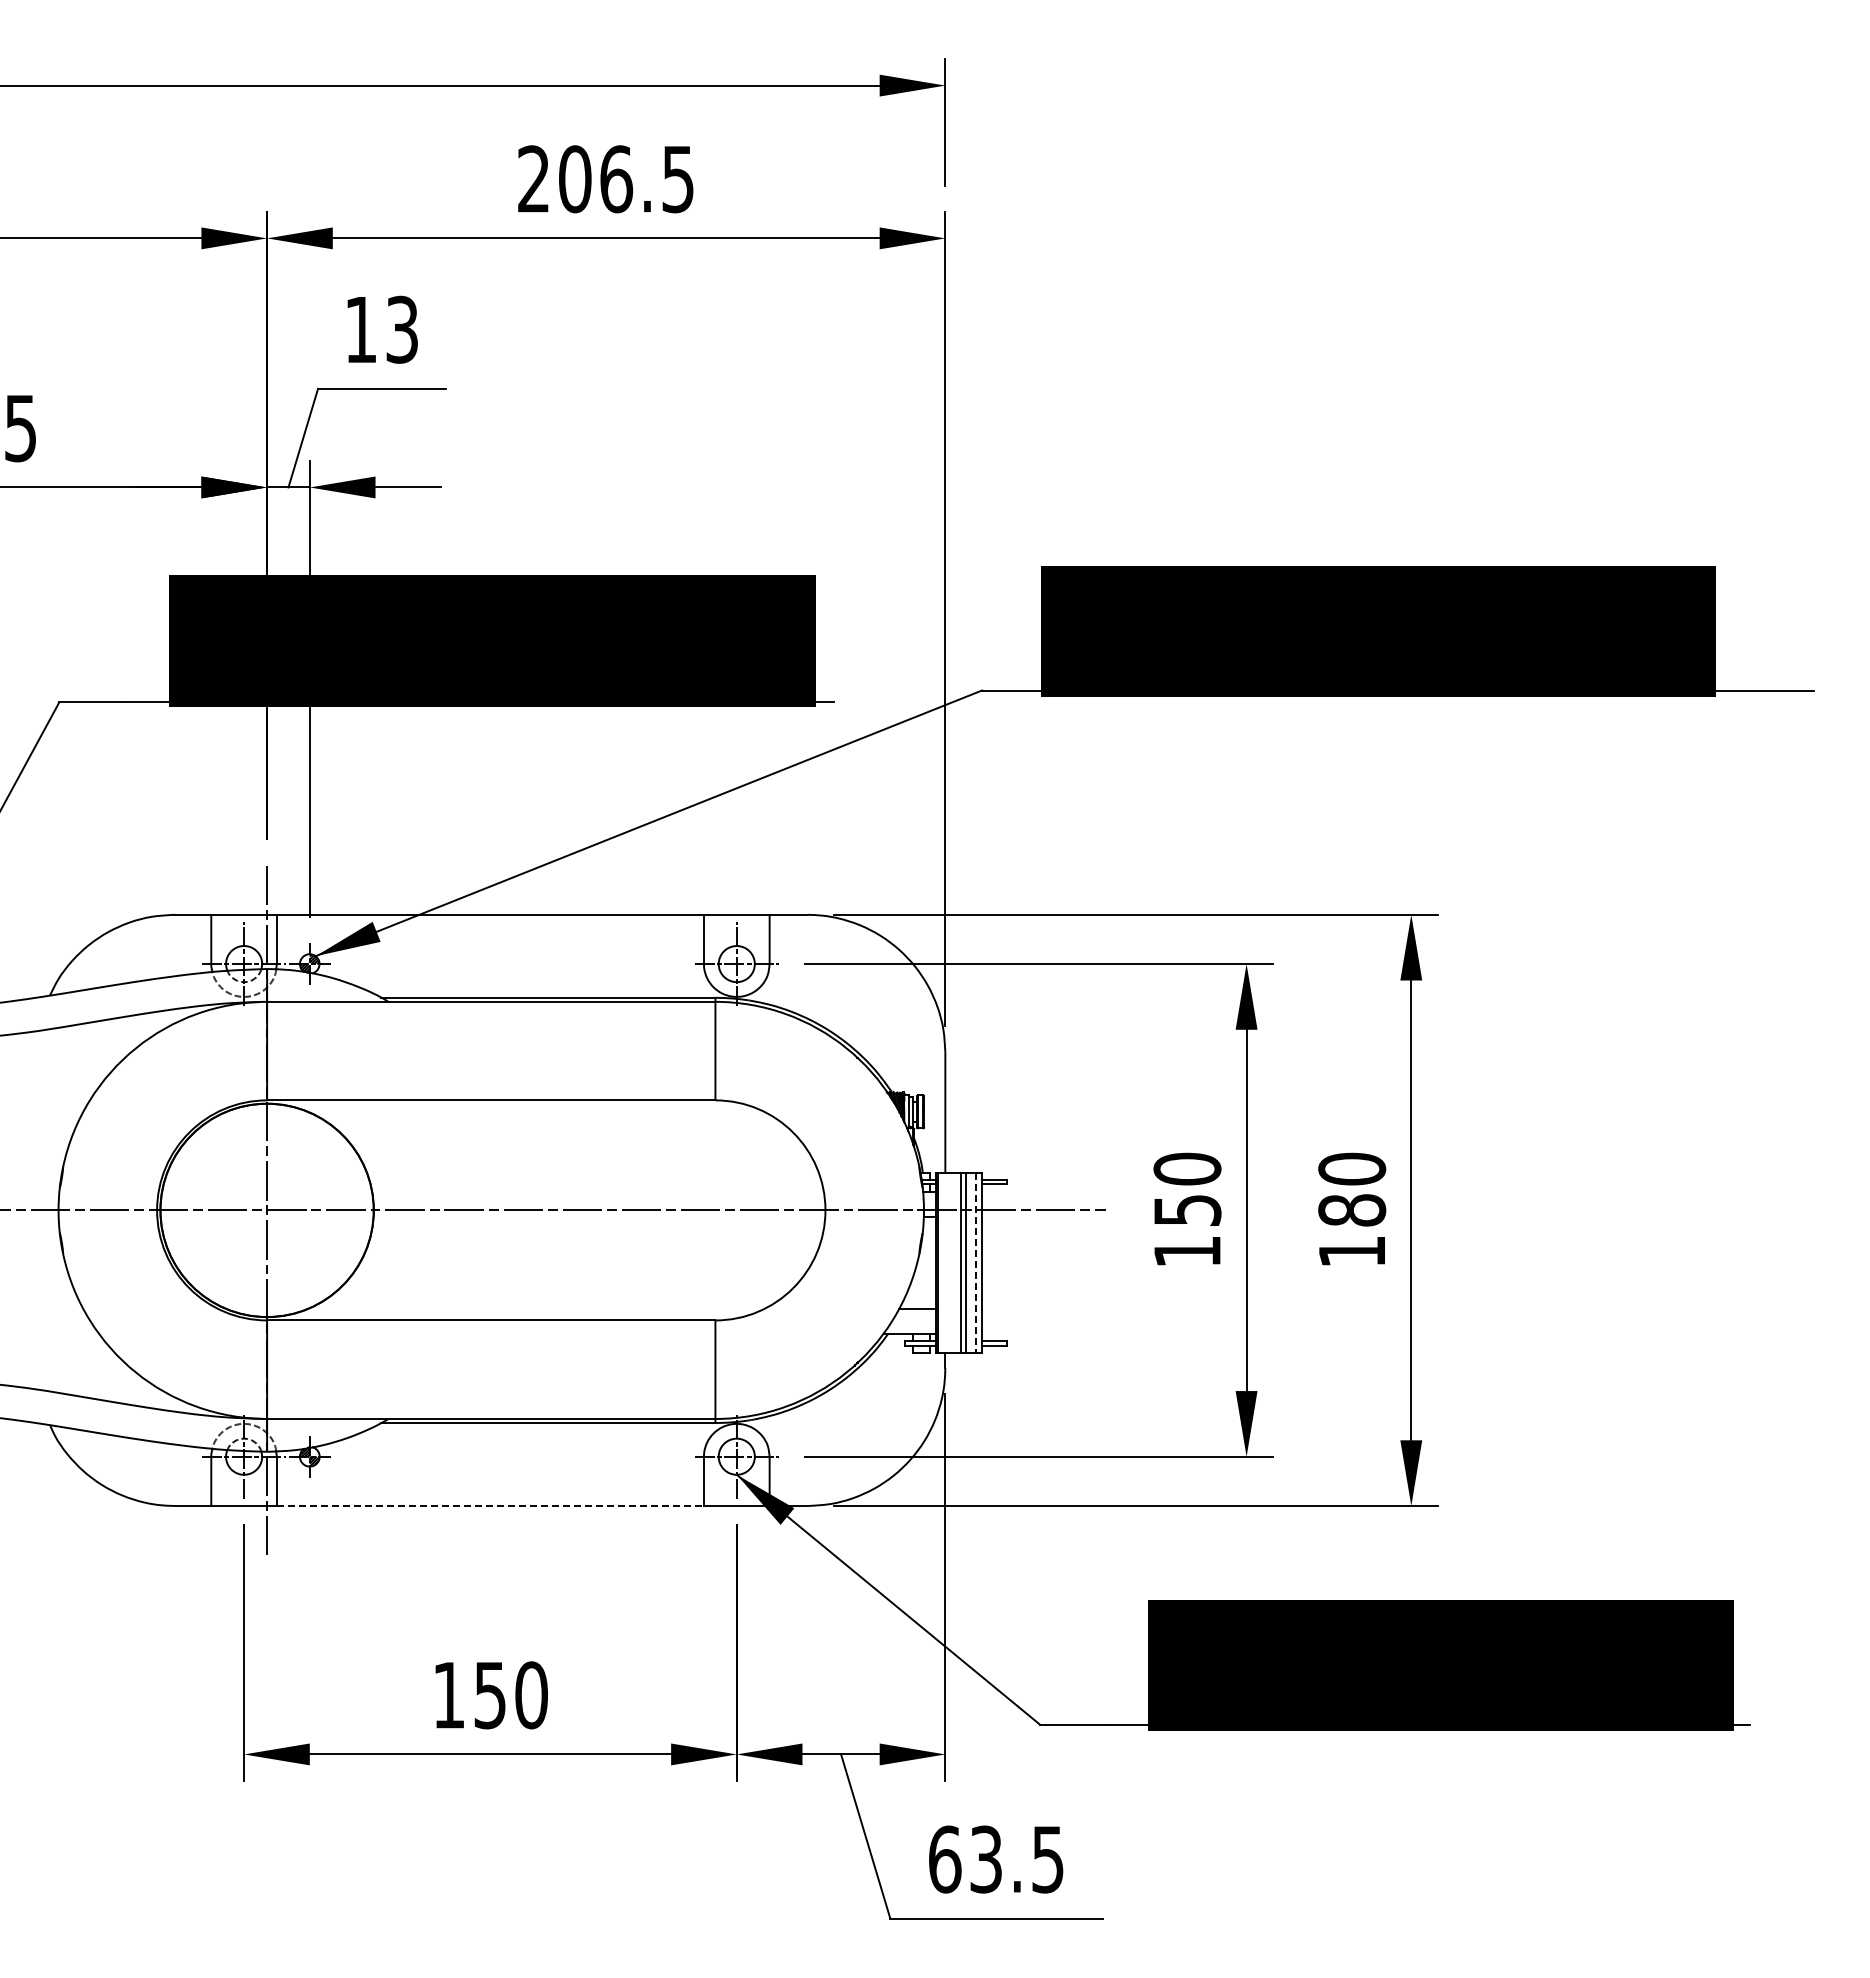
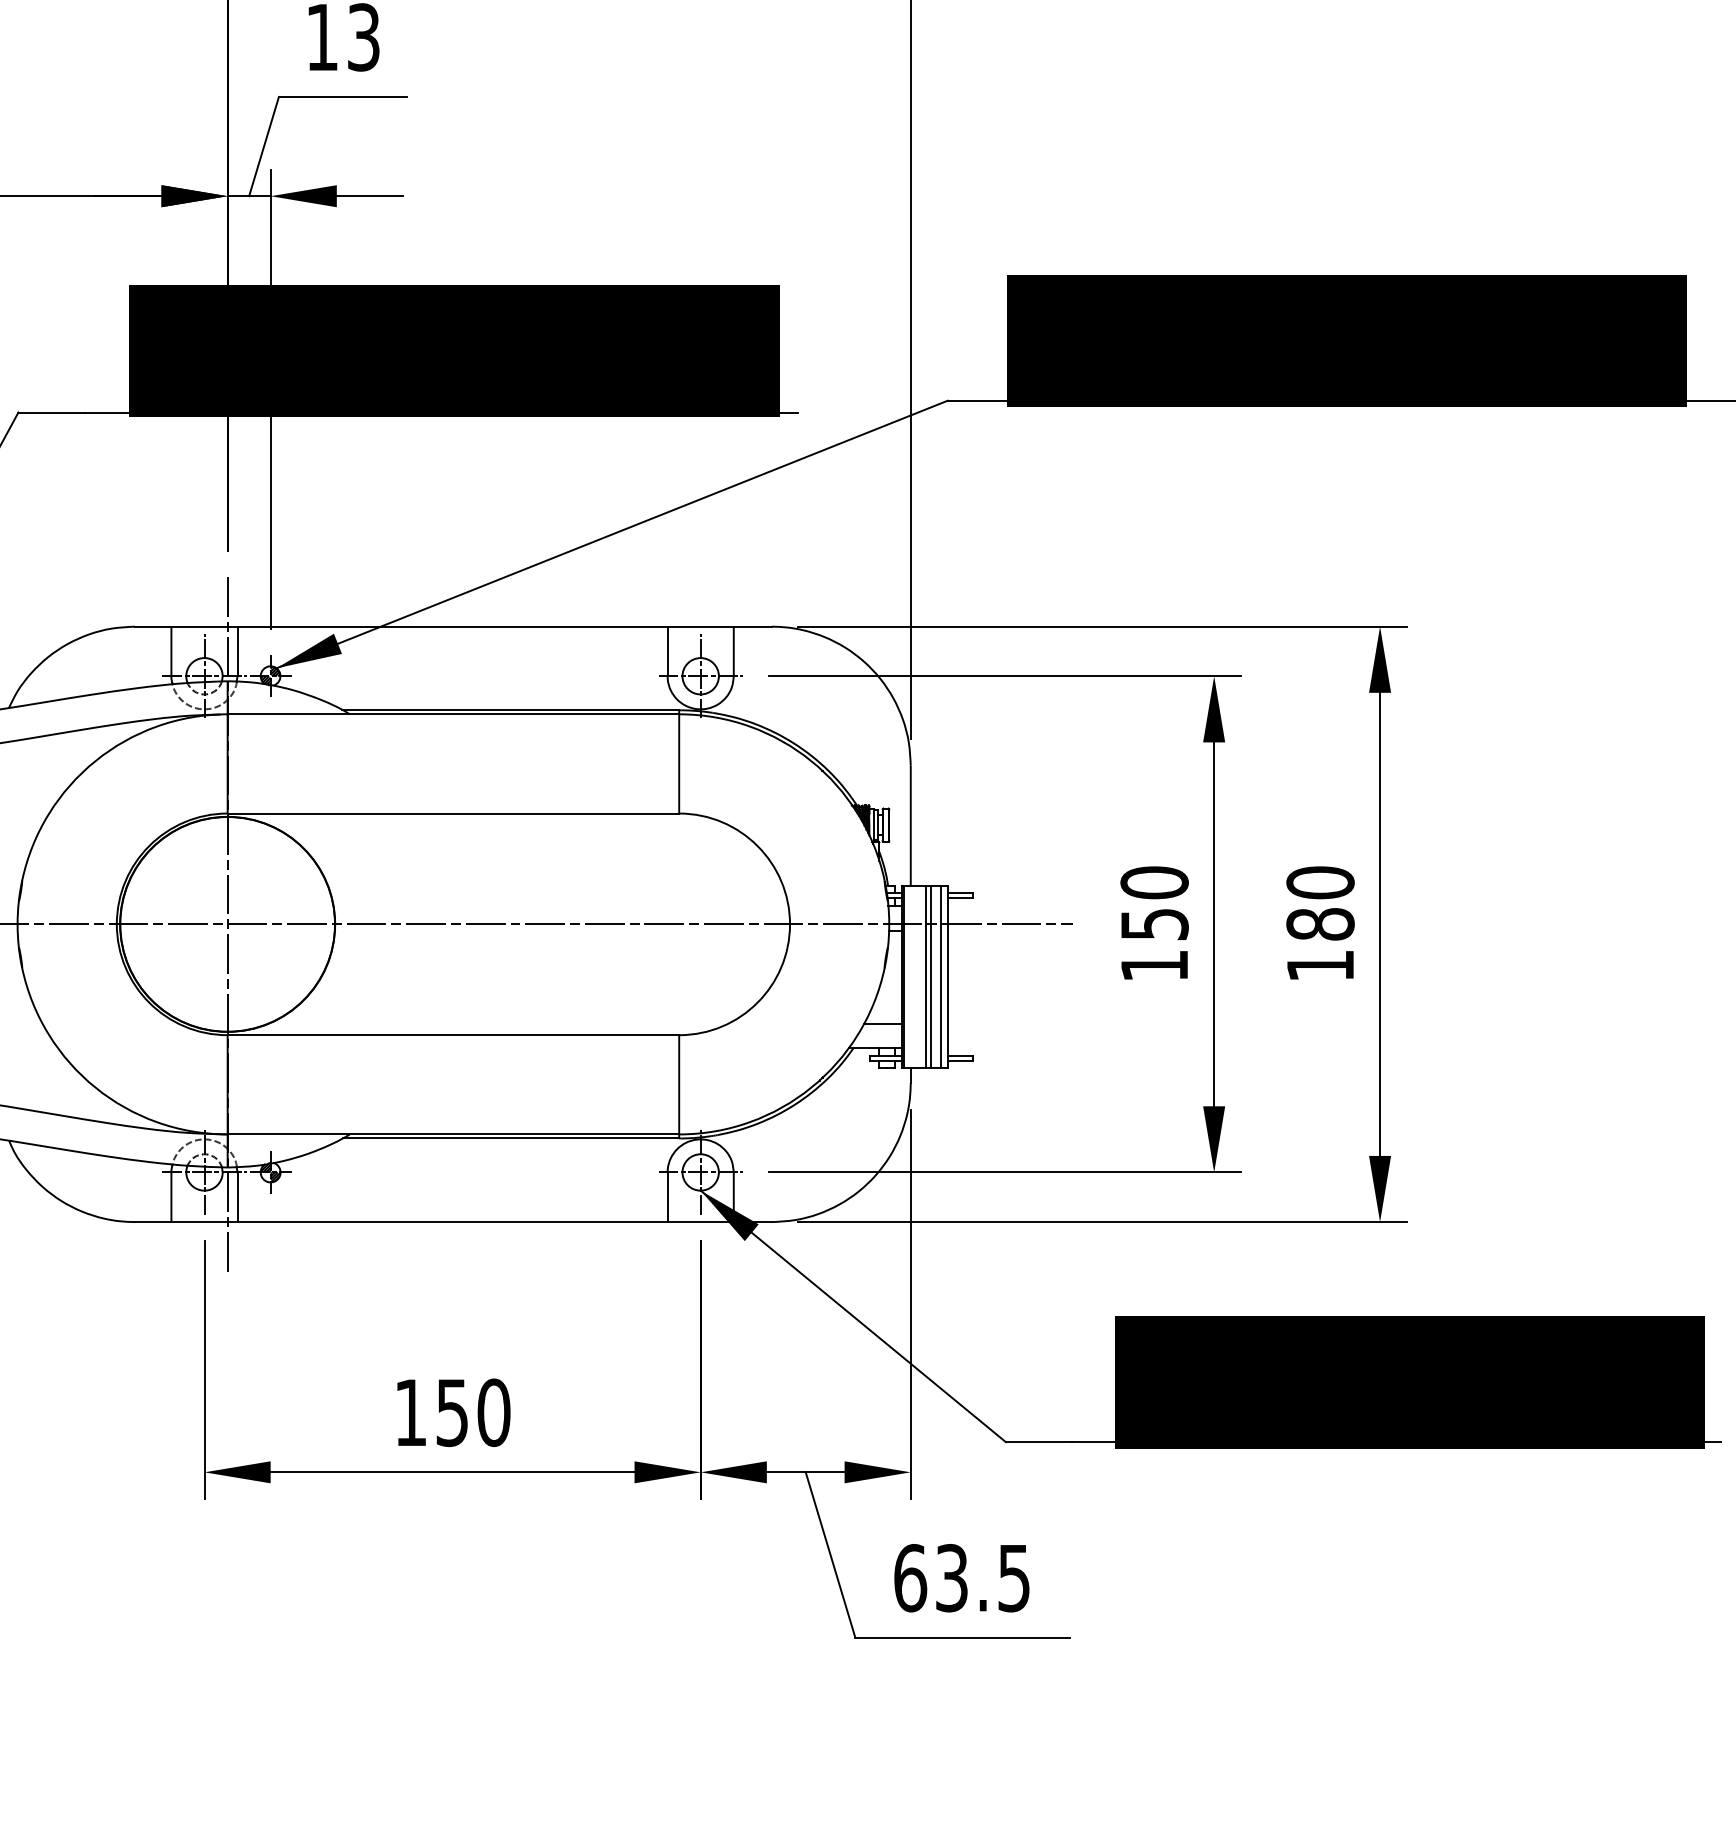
line: (975, 1263) -> (941, 977), dashed -> solid
line: (490, 1506) -> (452, 1222), dashed -> solid

